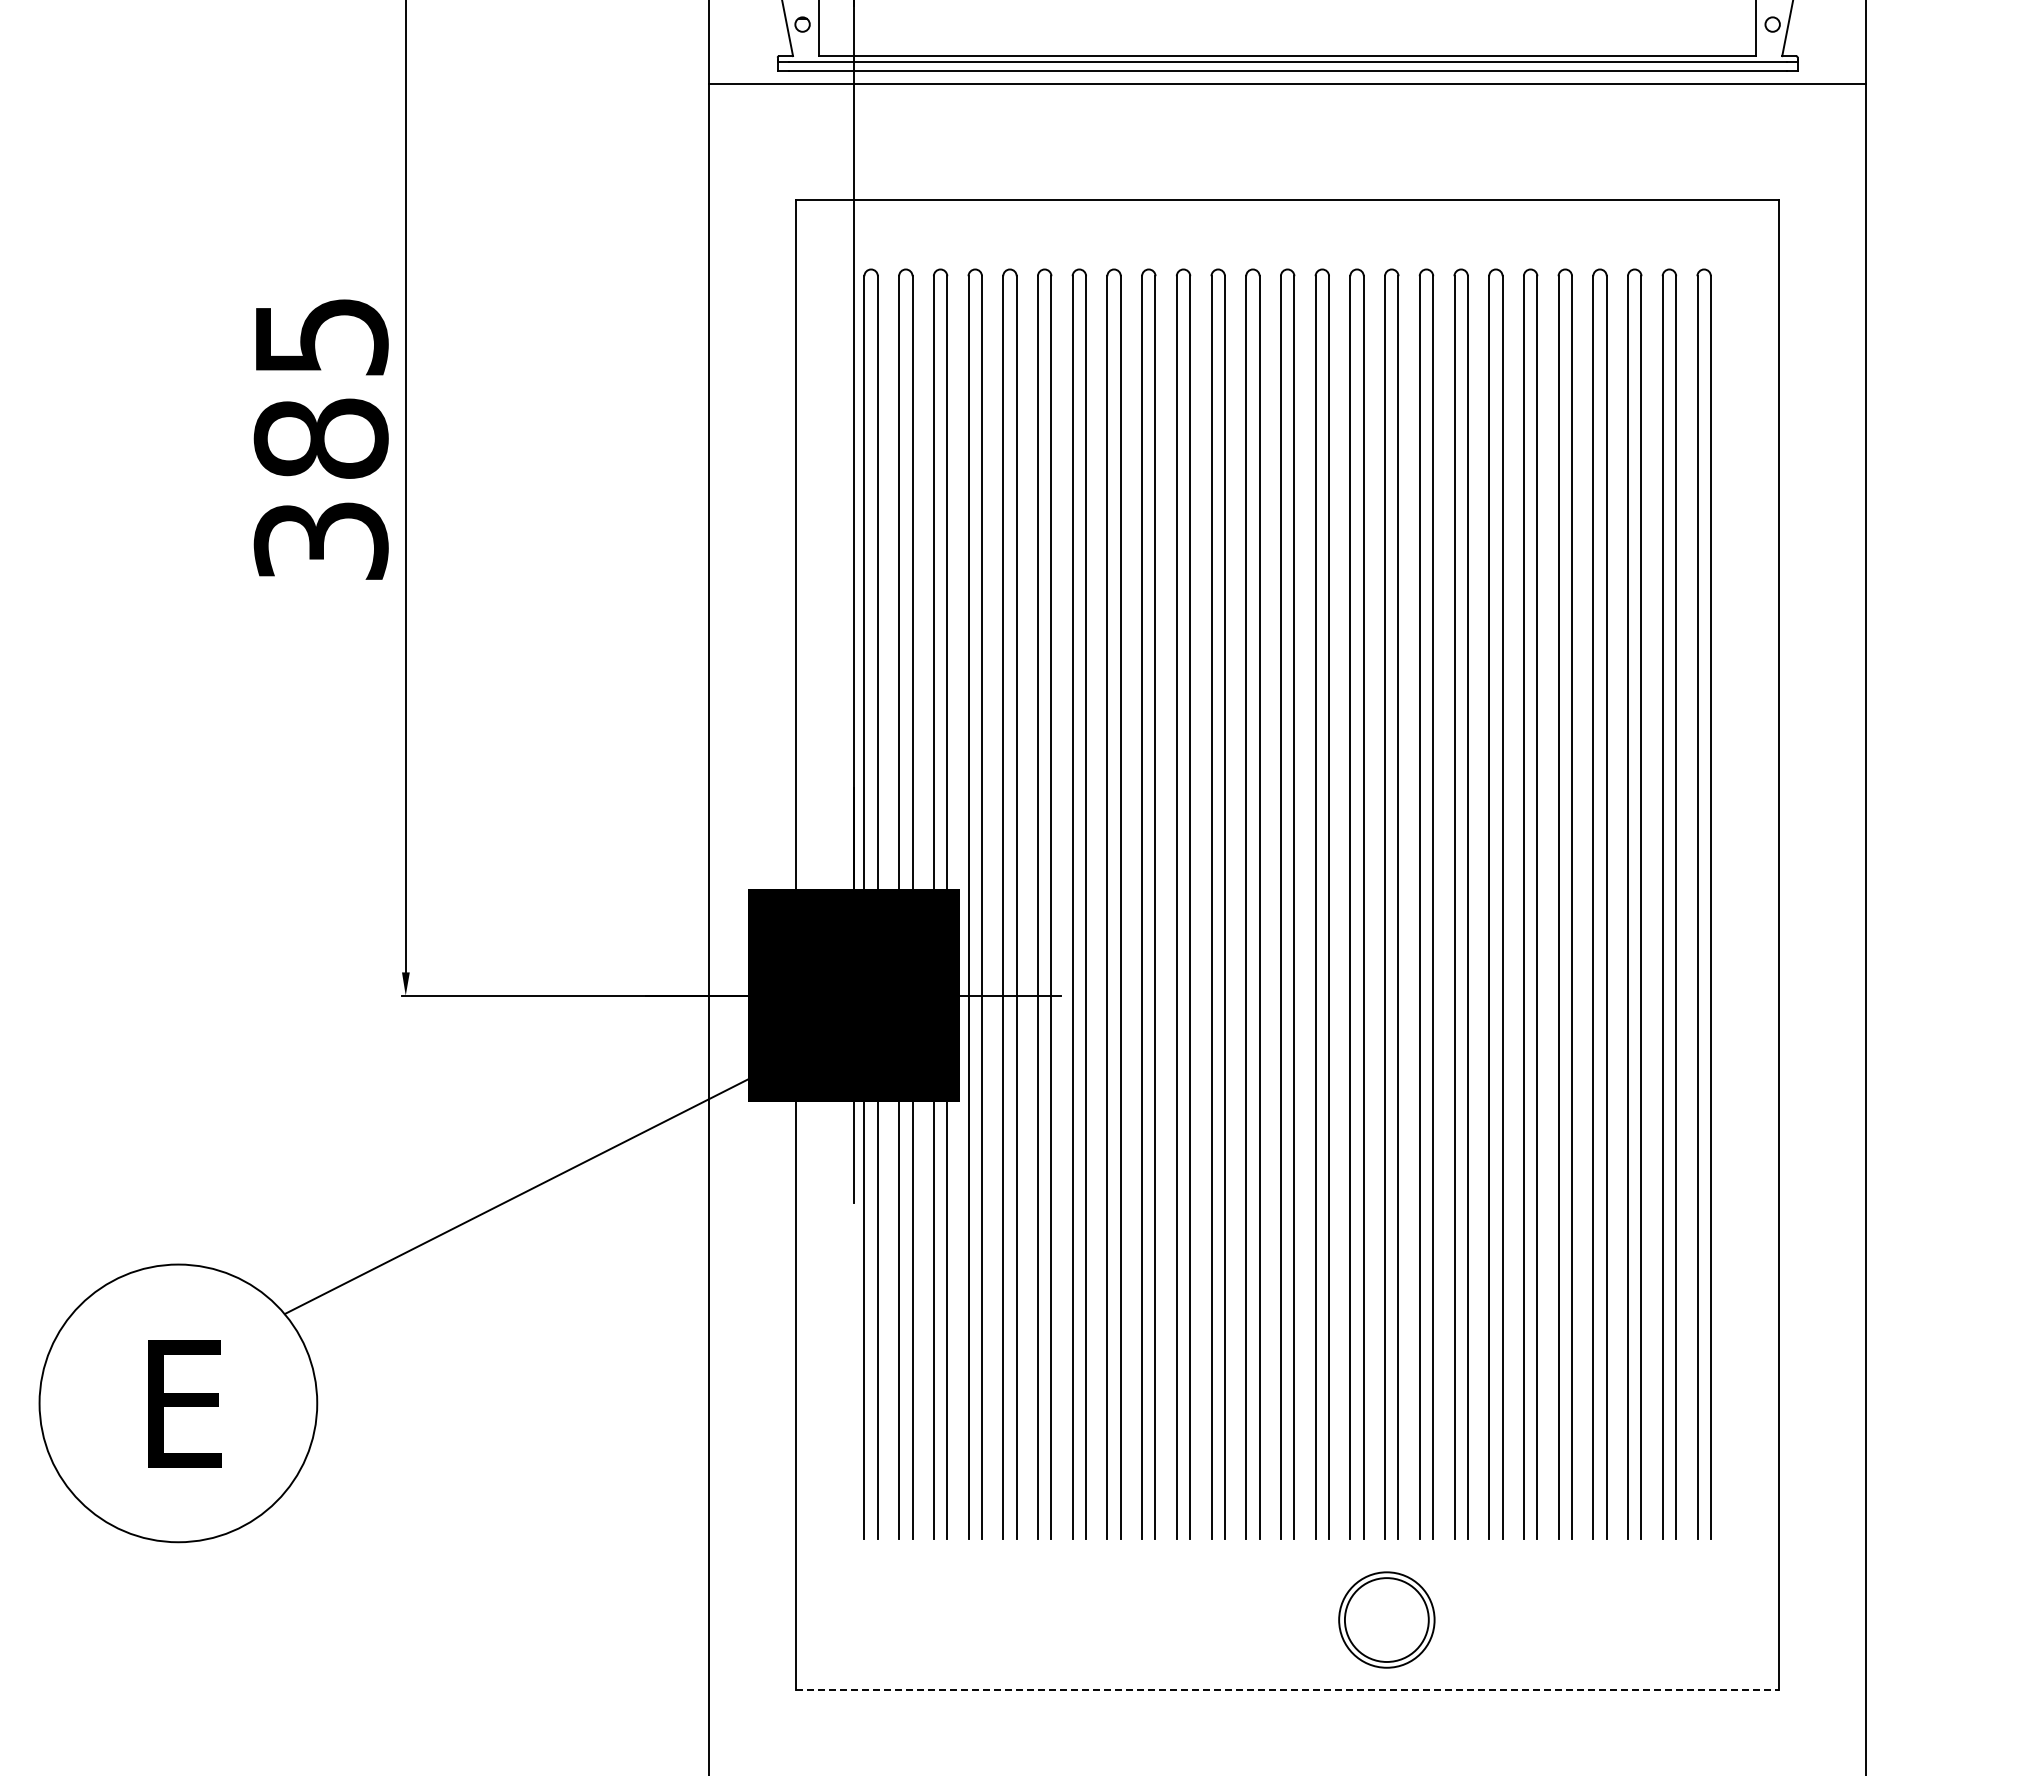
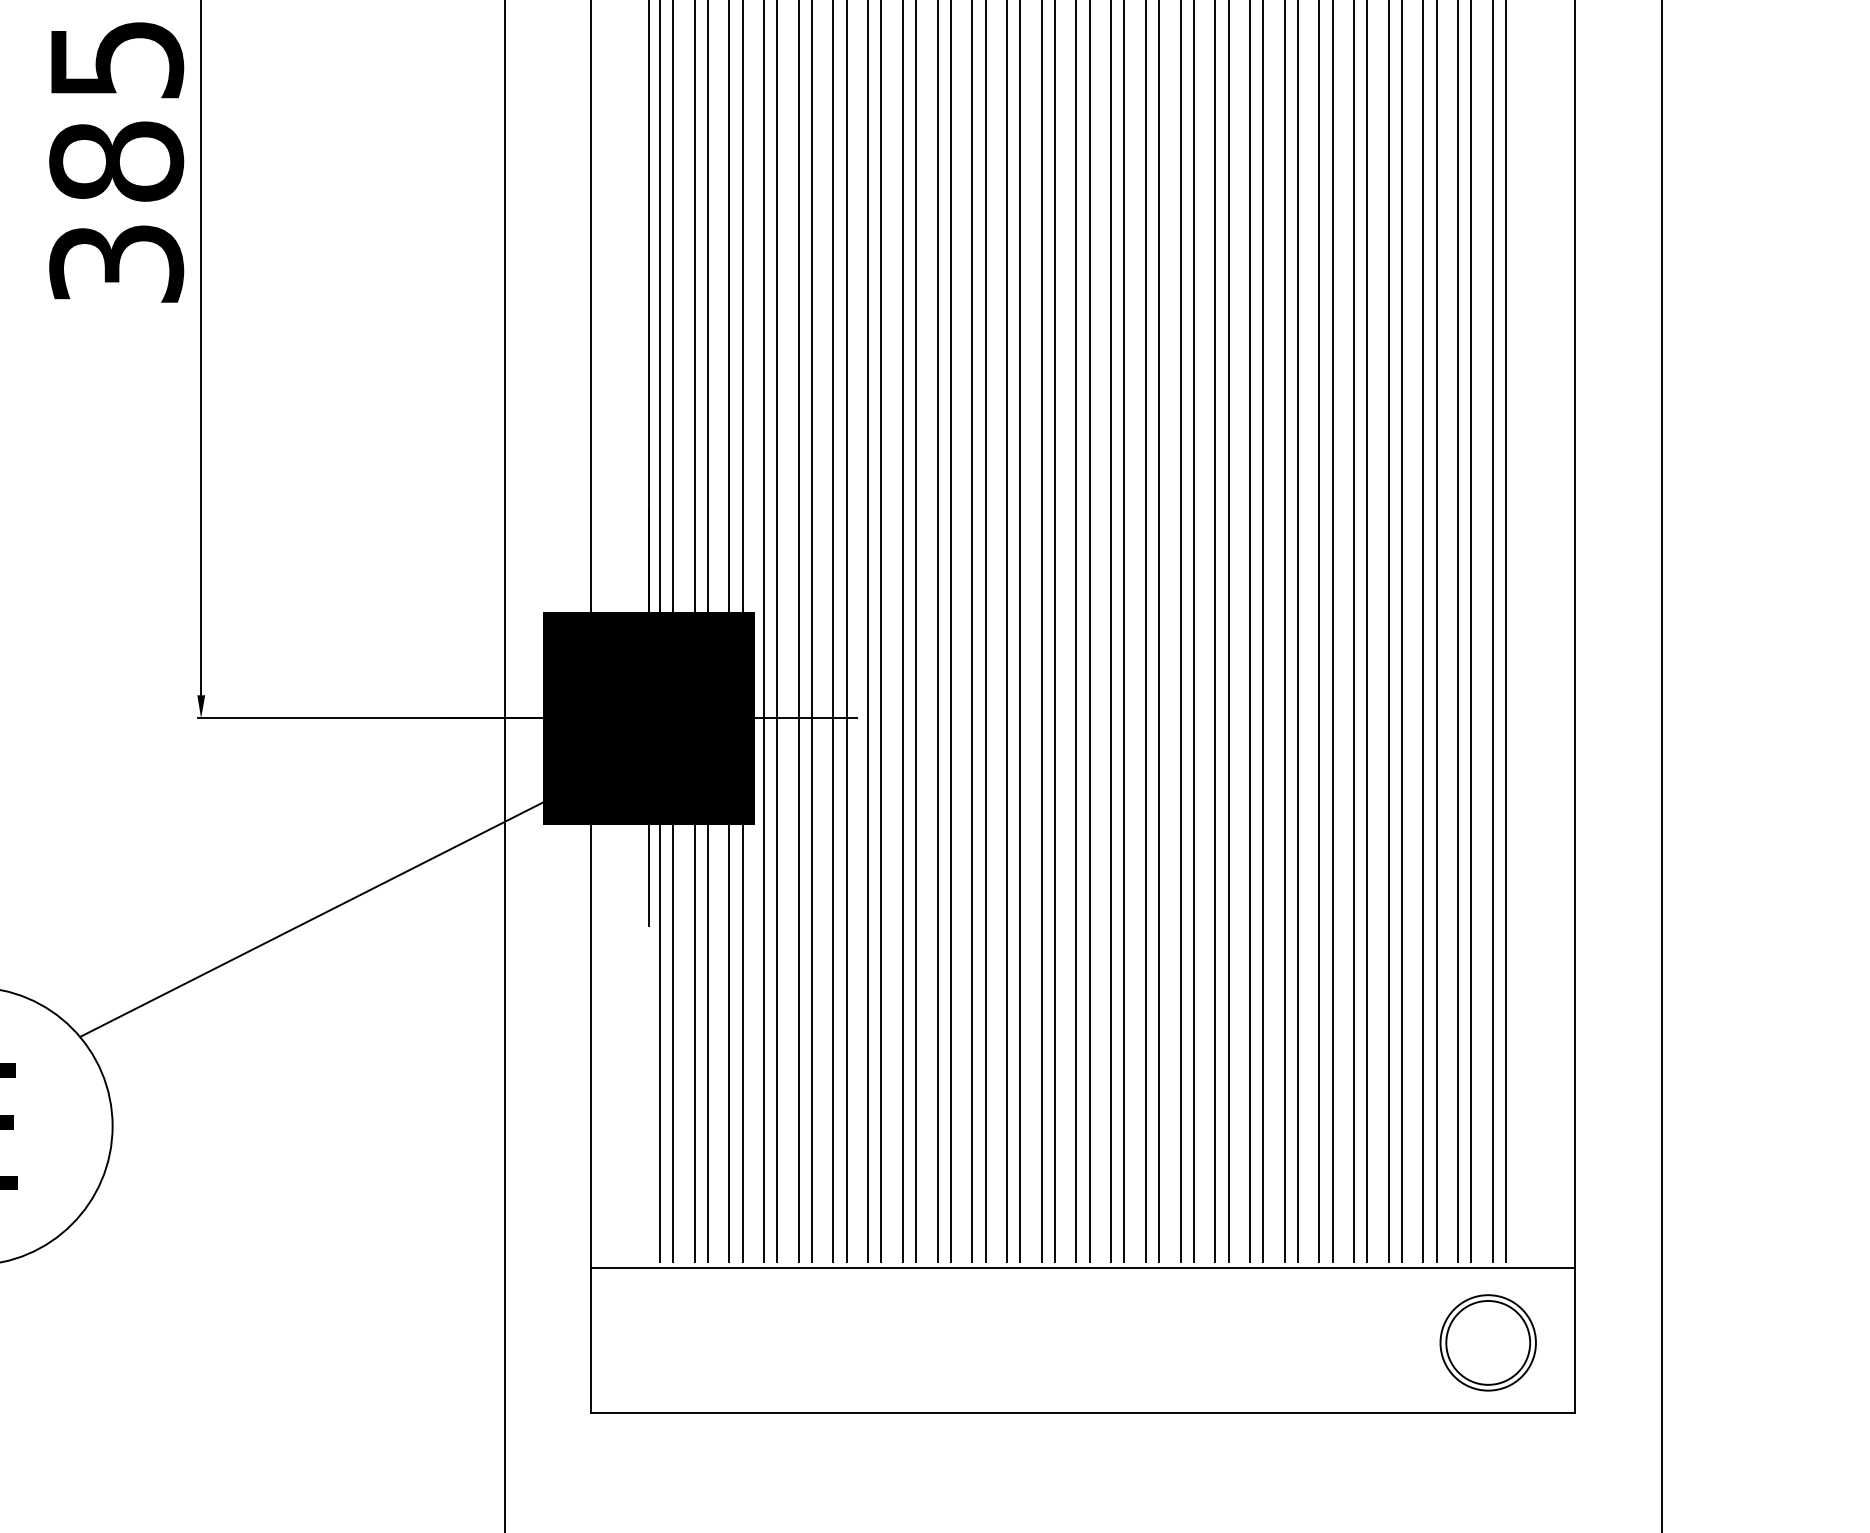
line: (1287, 1545) -> (1082, 1268), added
part: (1386, 1619) -> (1487, 1342), moved
line: (1287, 1689) -> (1082, 1412), dashed -> solid

